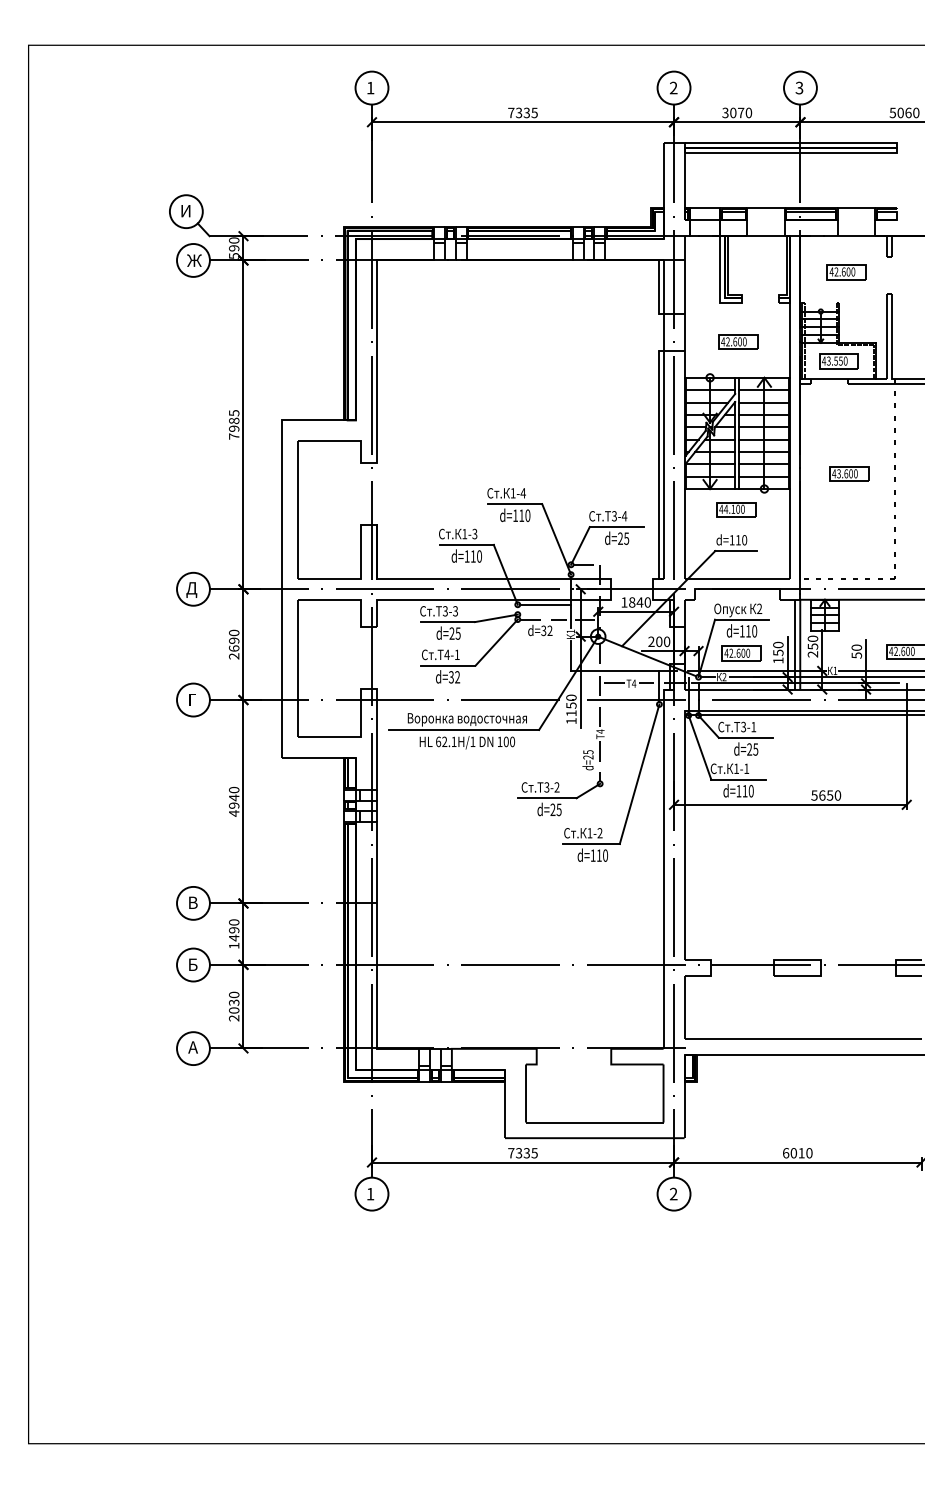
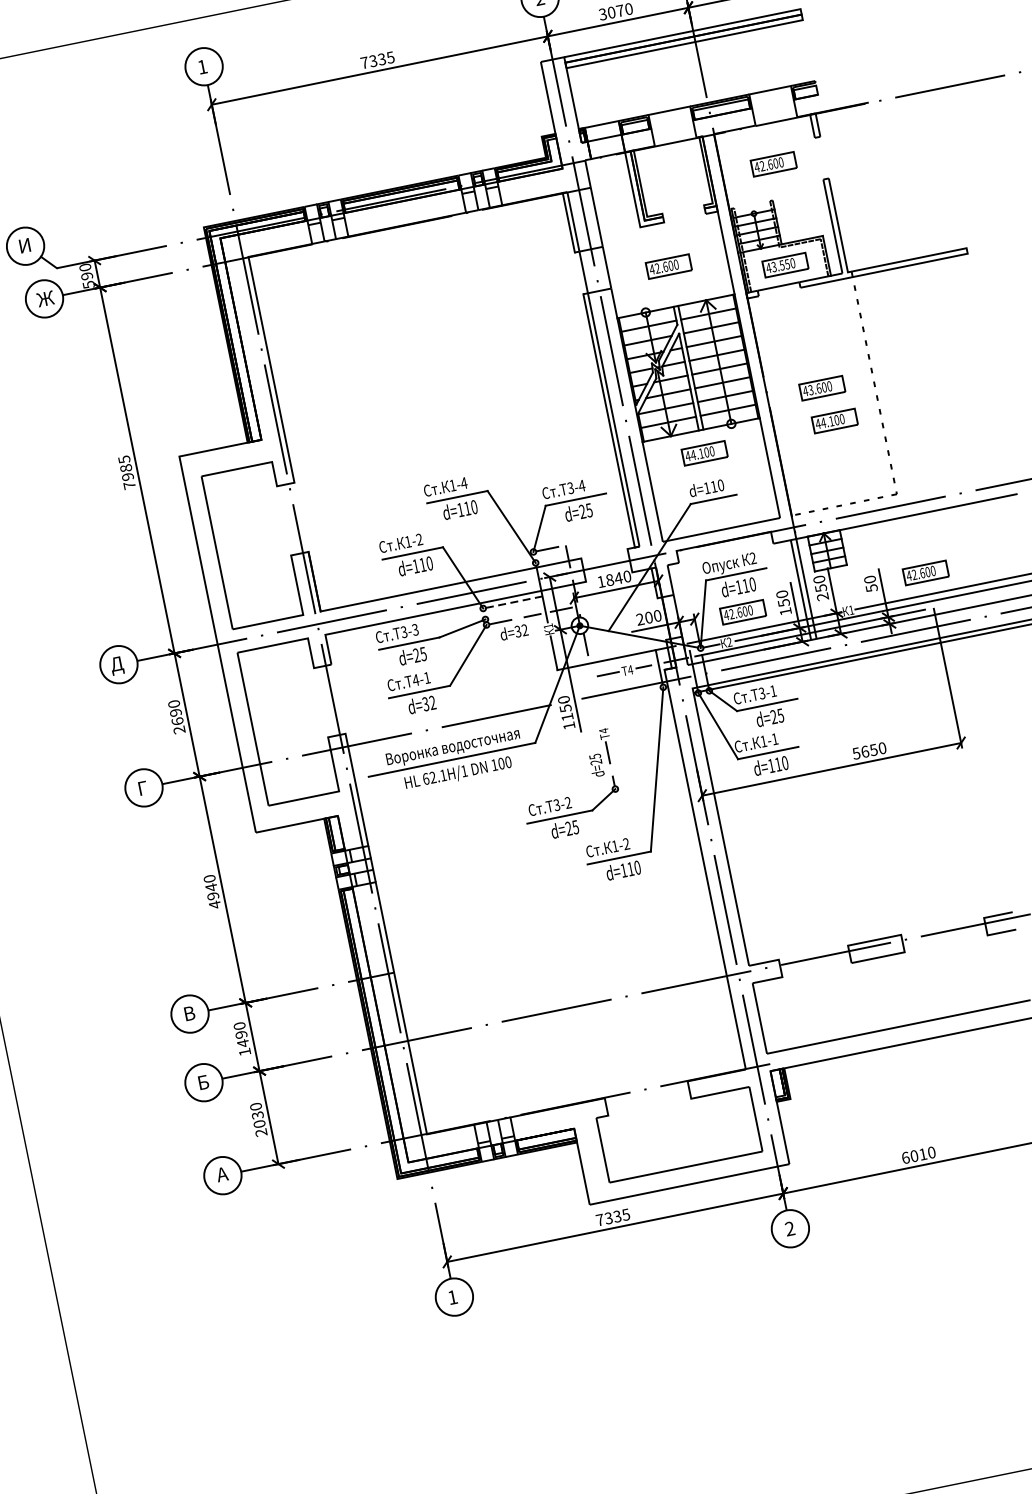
part: (854, 504) -> (835, 420), added
text: (474, 534) -> (419, 540), 1-3 -> 1-2
line: (546, 604) -> (515, 601), solid -> dashed
line: (600, 700) -> (596, 696), removed

